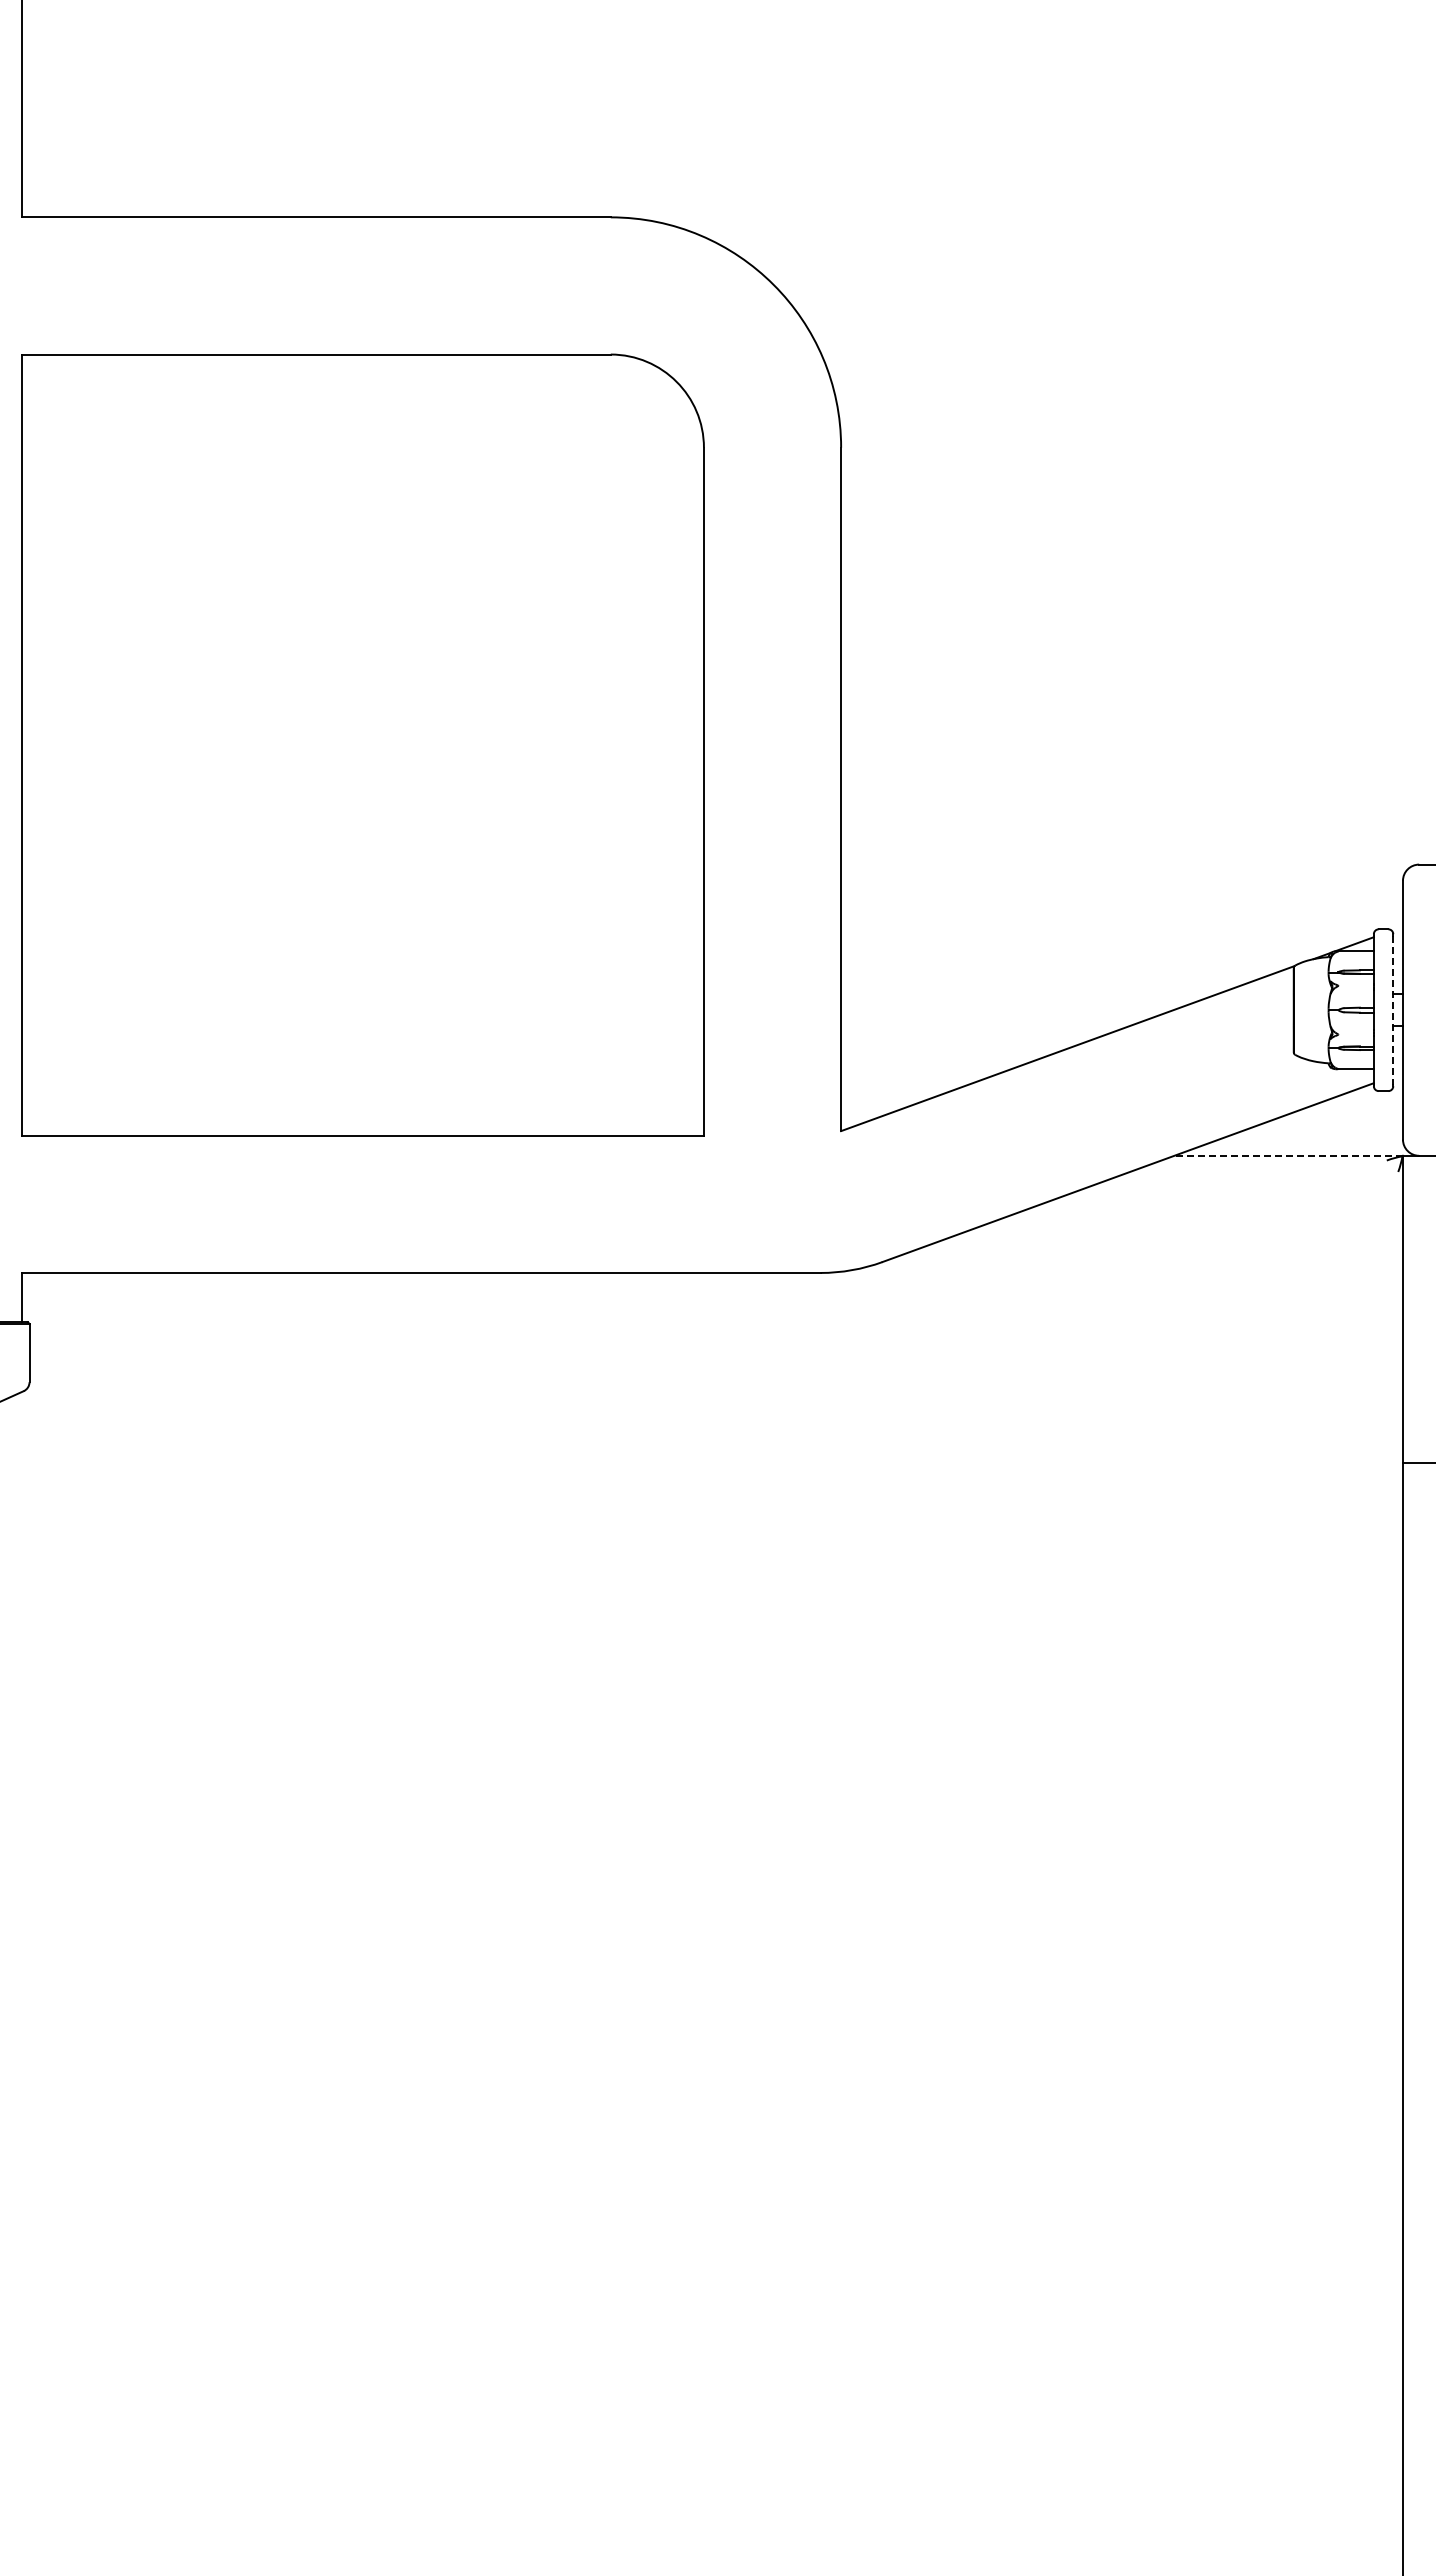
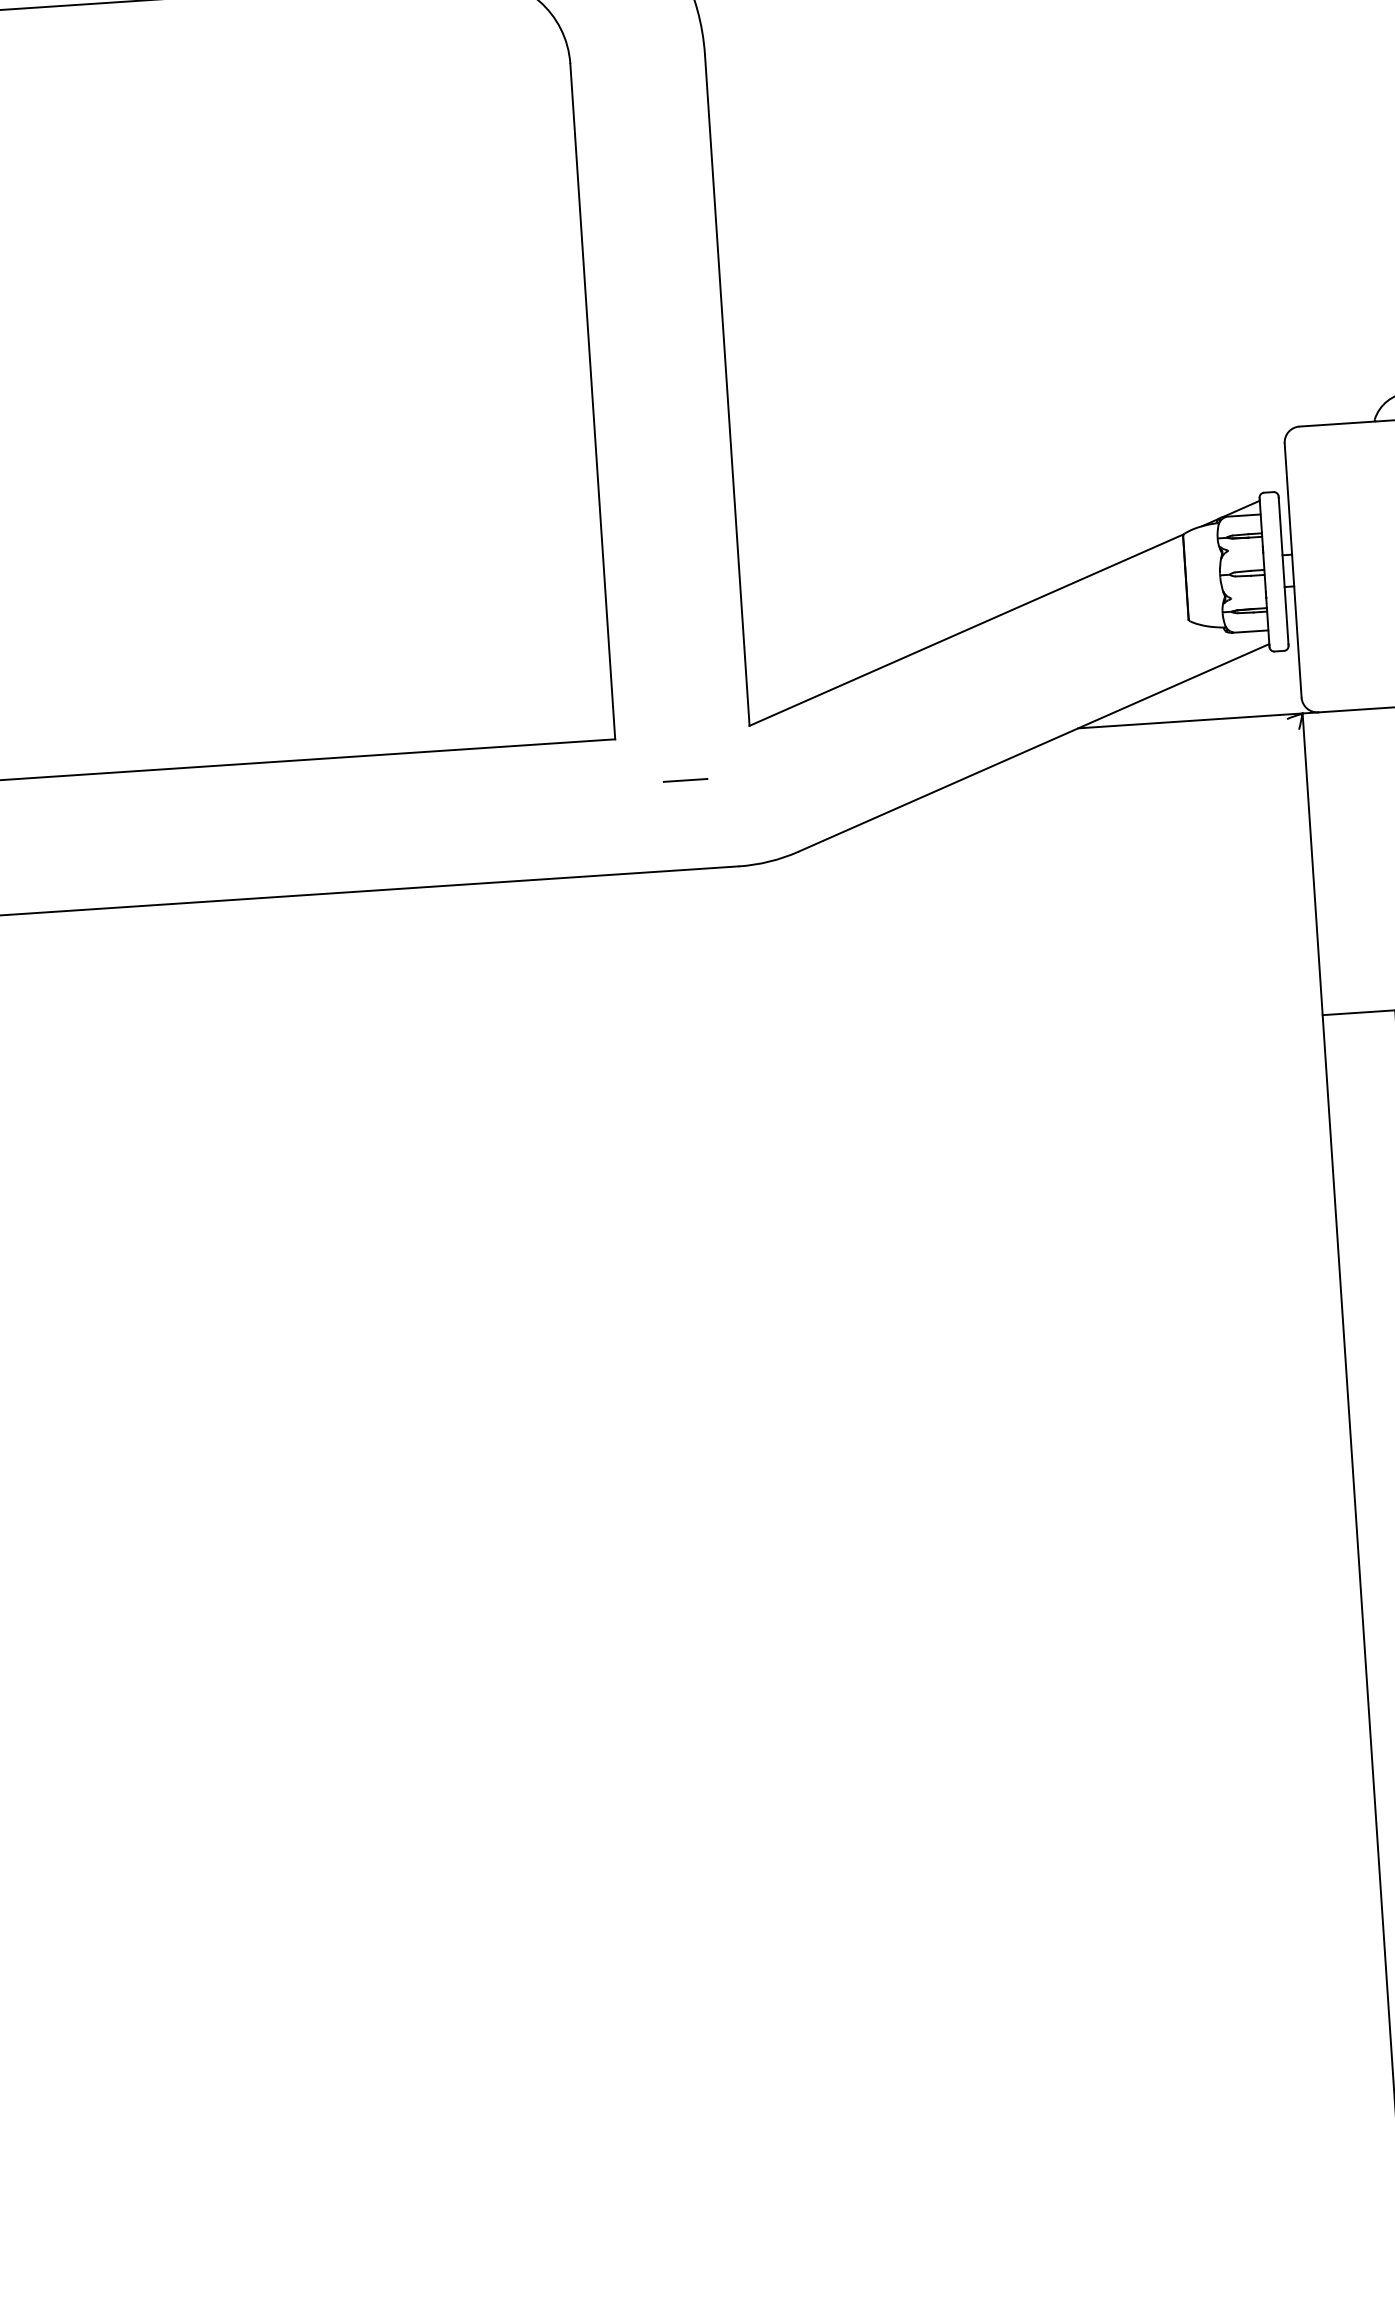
line: (1393, 1010) -> (1283, 571), dashed -> solid
line: (1288, 1155) -> (1190, 720), dashed -> solid
line: (772, 1182) -> (685, 780), added

